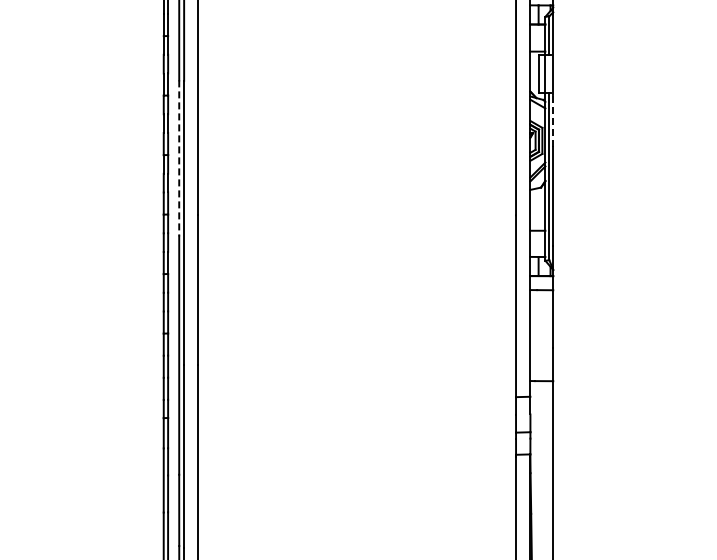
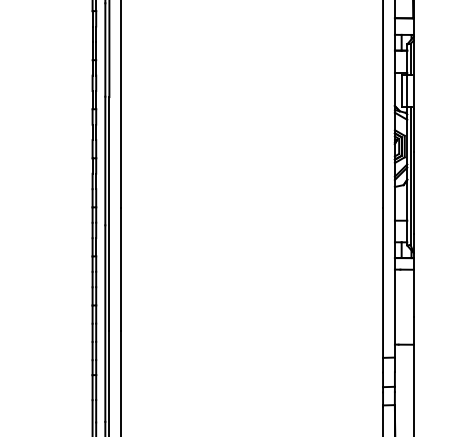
line: (553, 120) -> (413, 129), dashed -> solid
line: (179, 158) -> (105, 161), dashed -> solid

